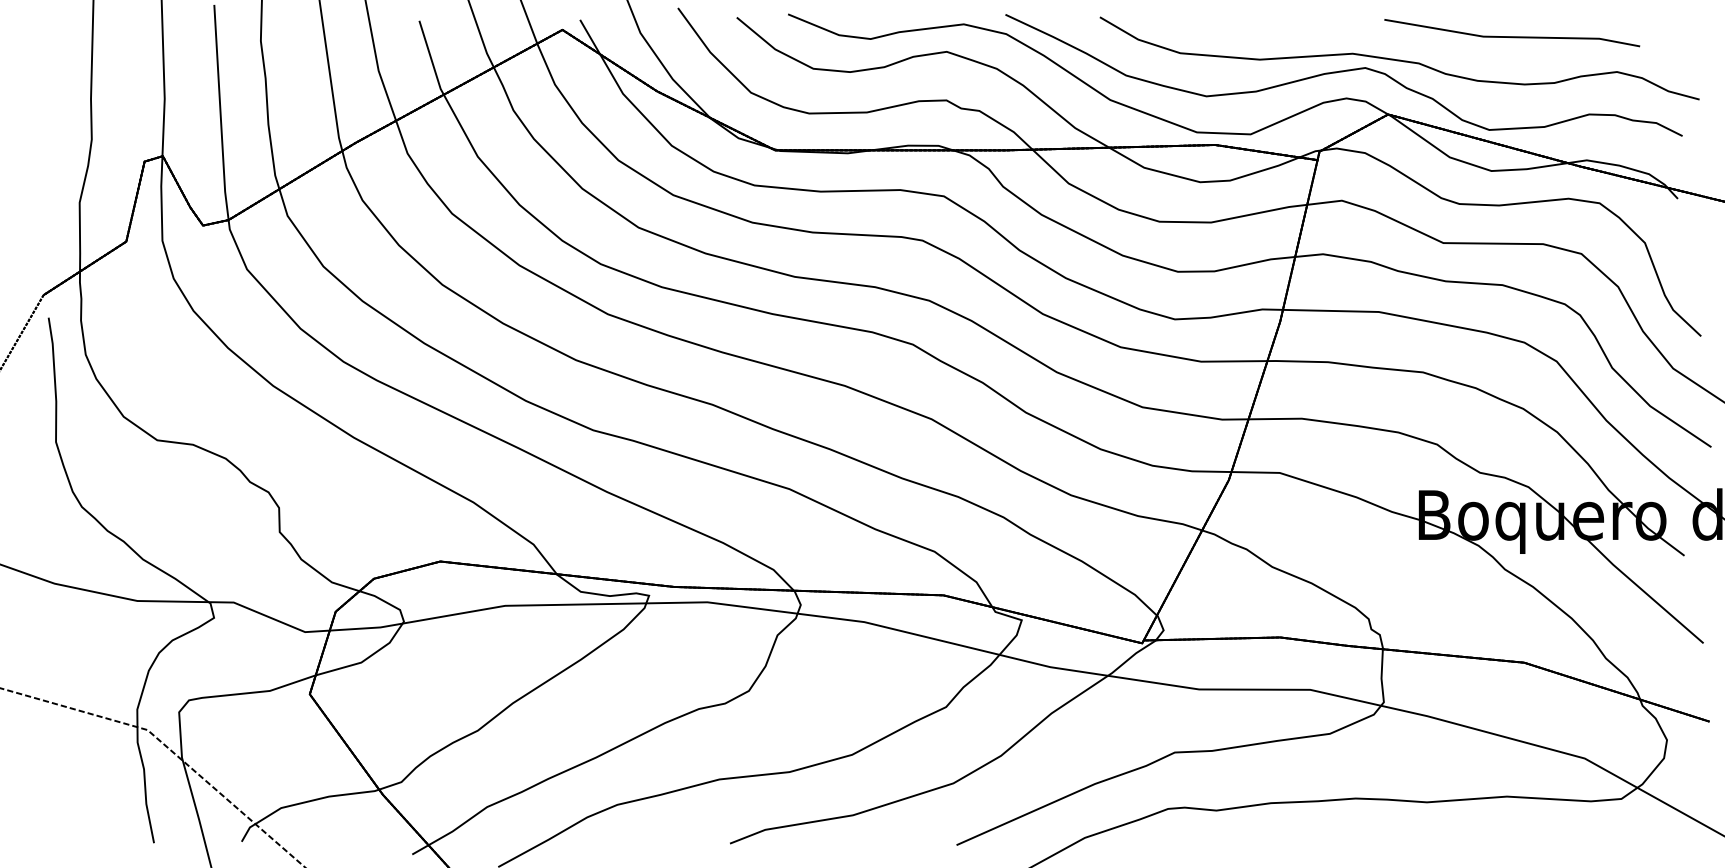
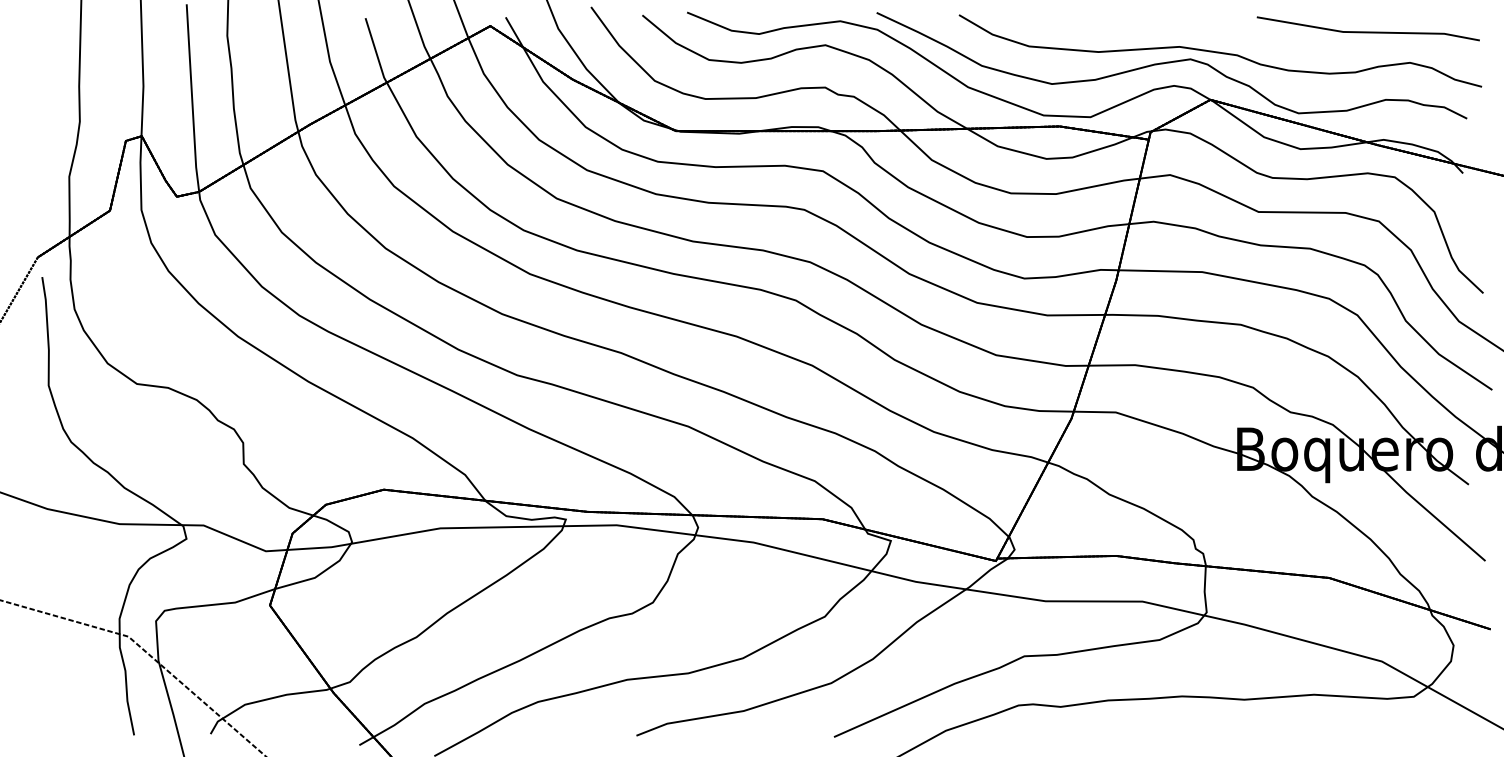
part: (1512, 33) -> (1368, 29), moved

